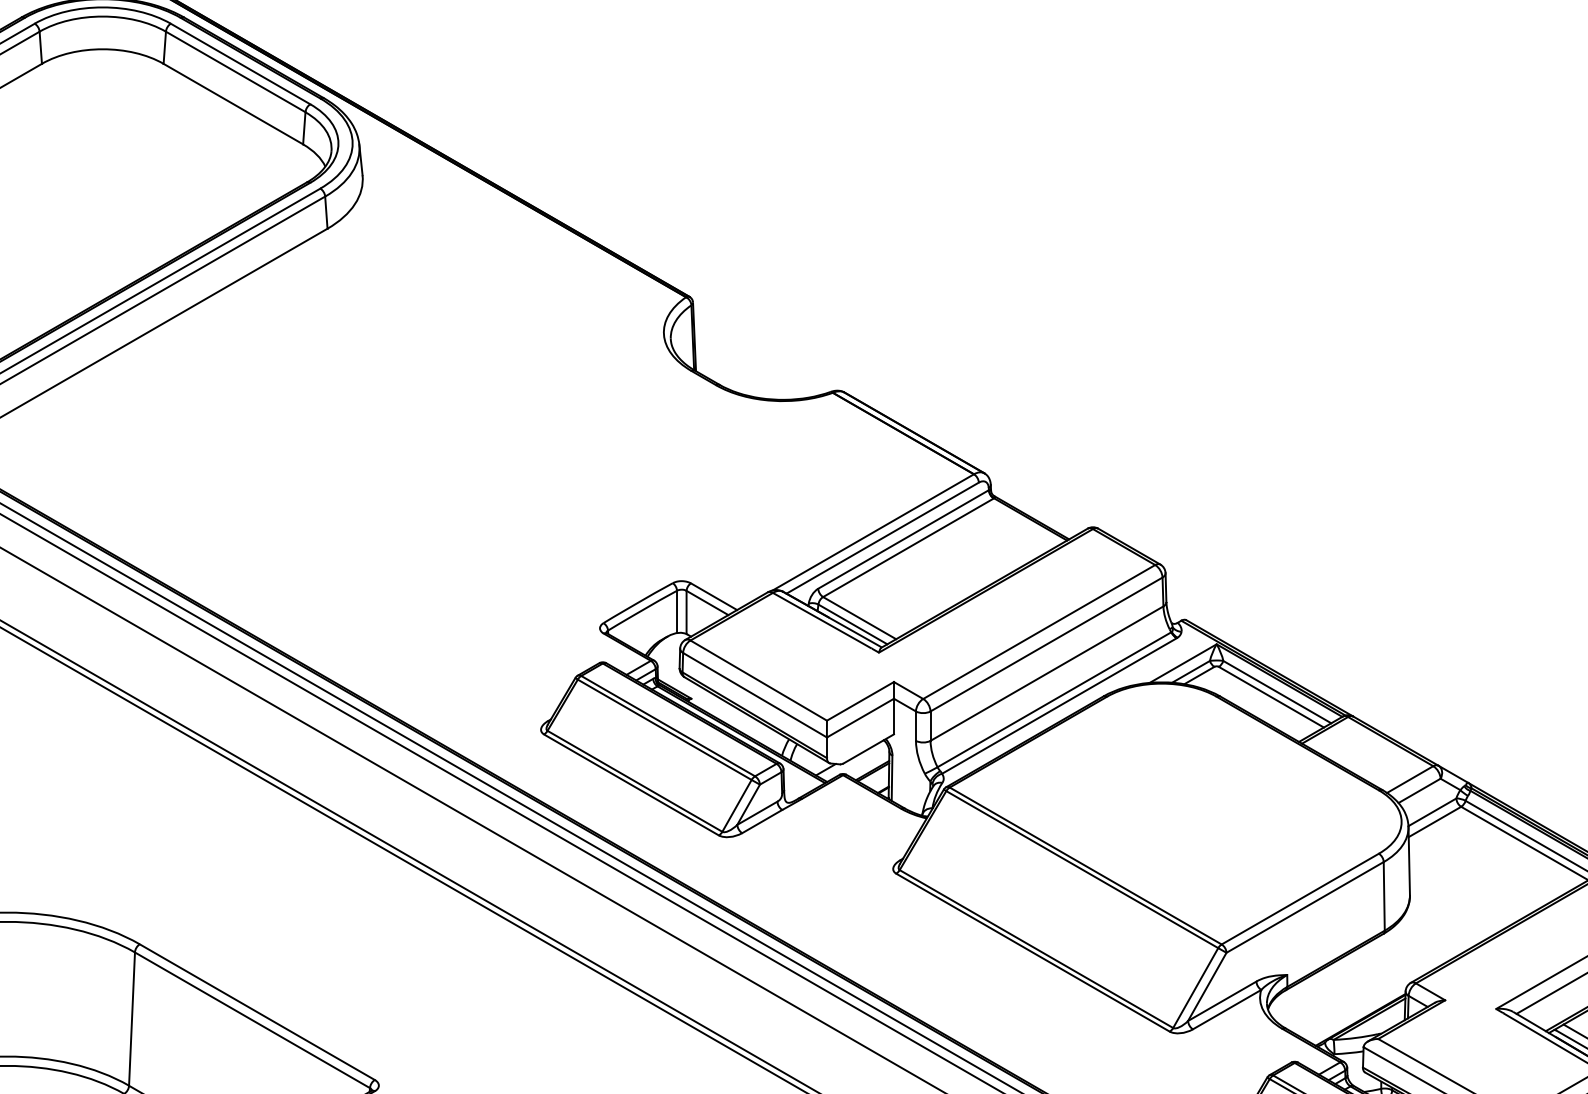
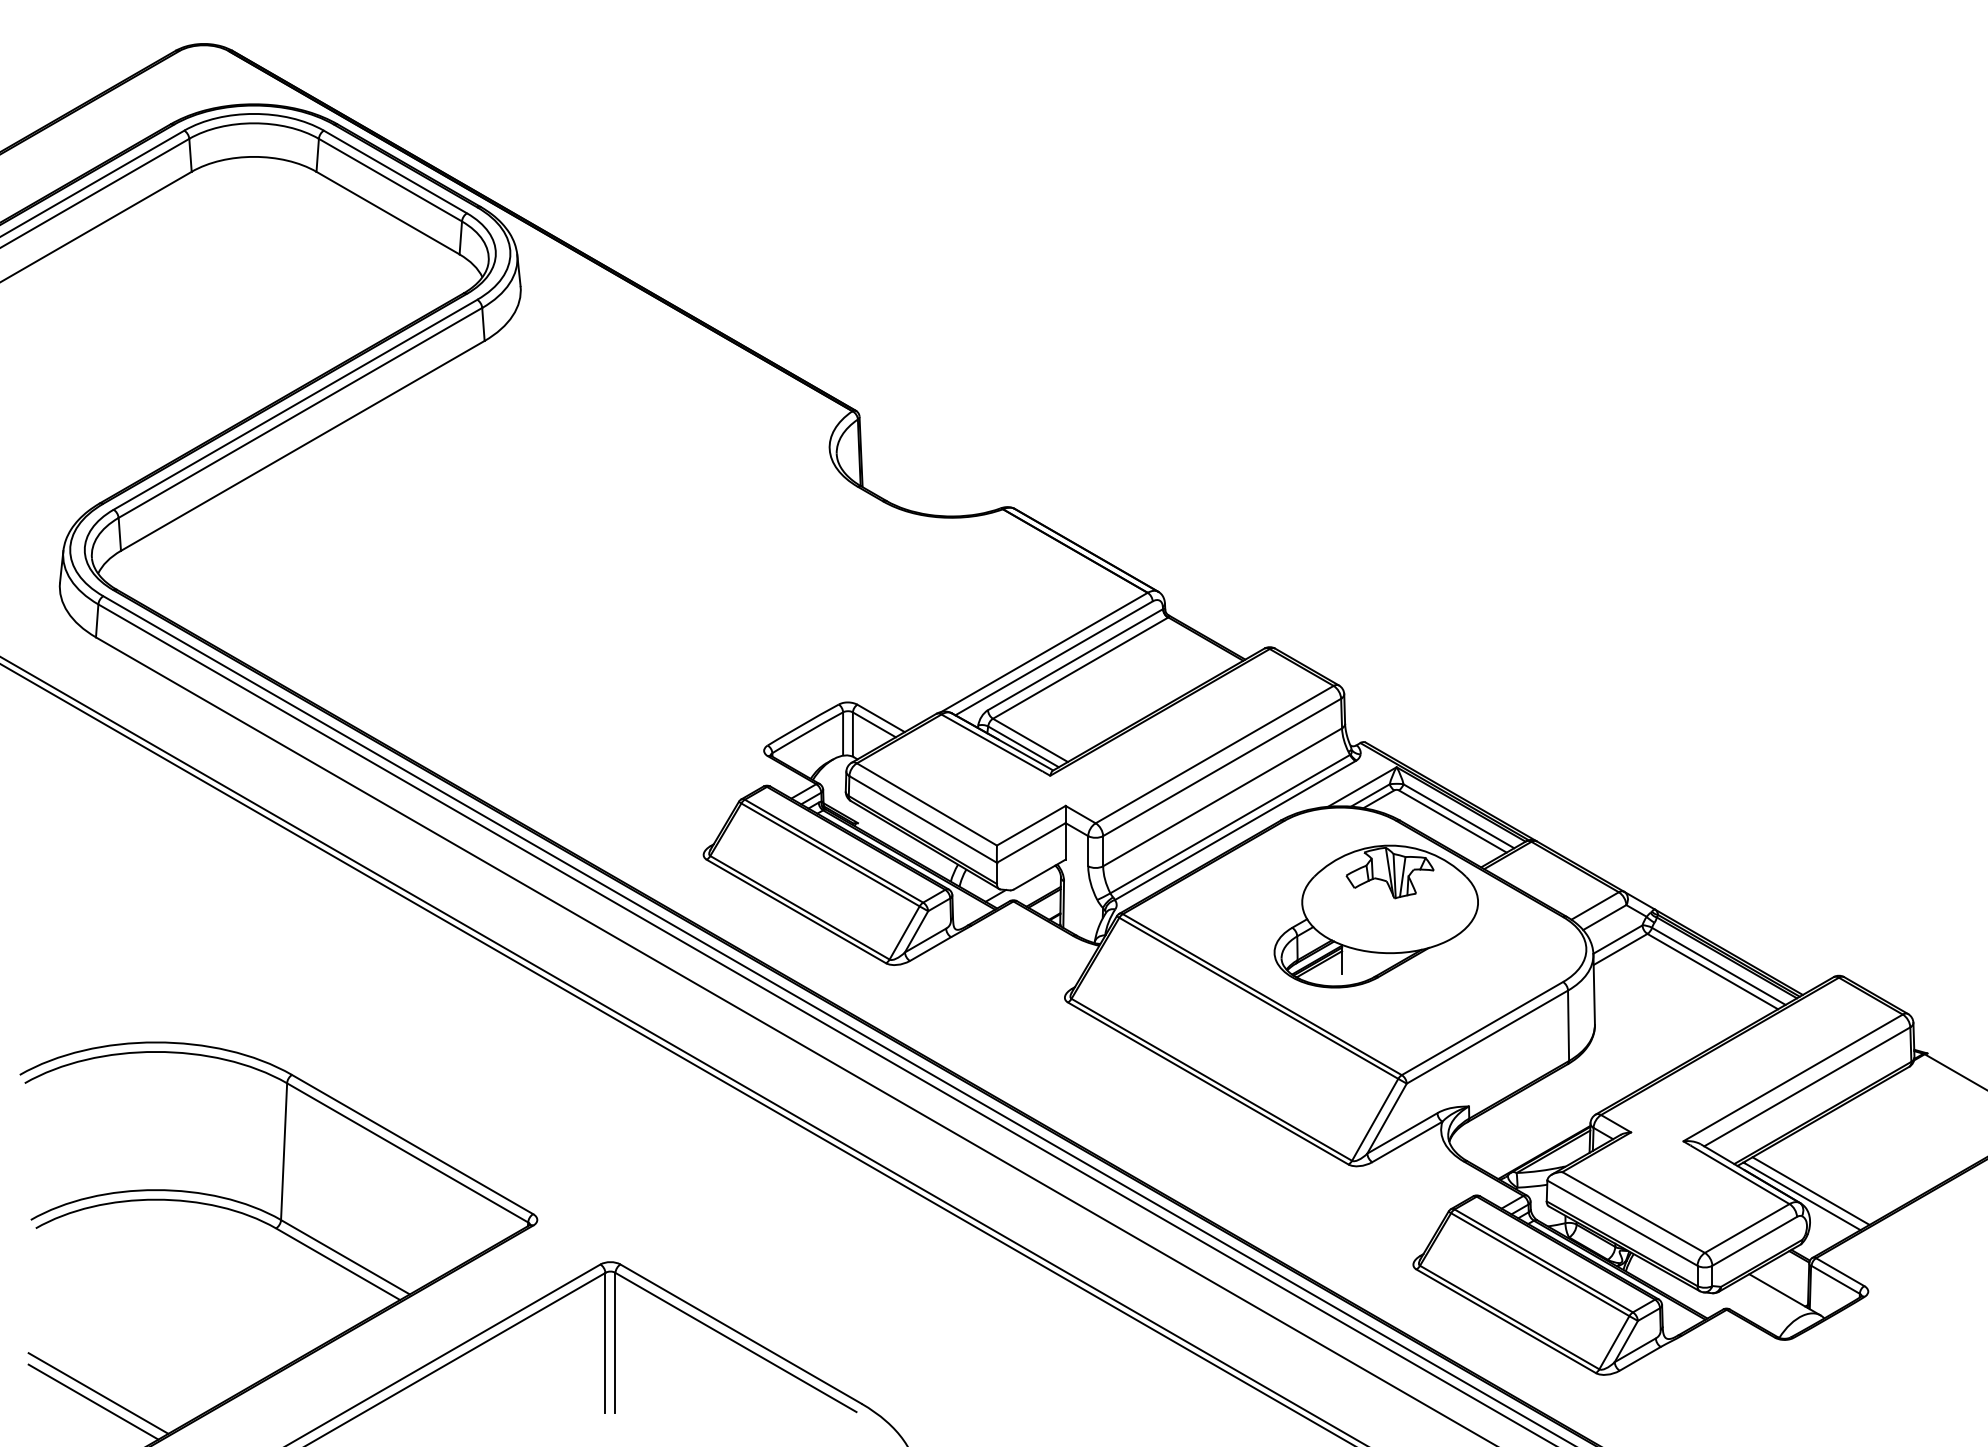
part: (1196, 789) -> (1375, 916), added

